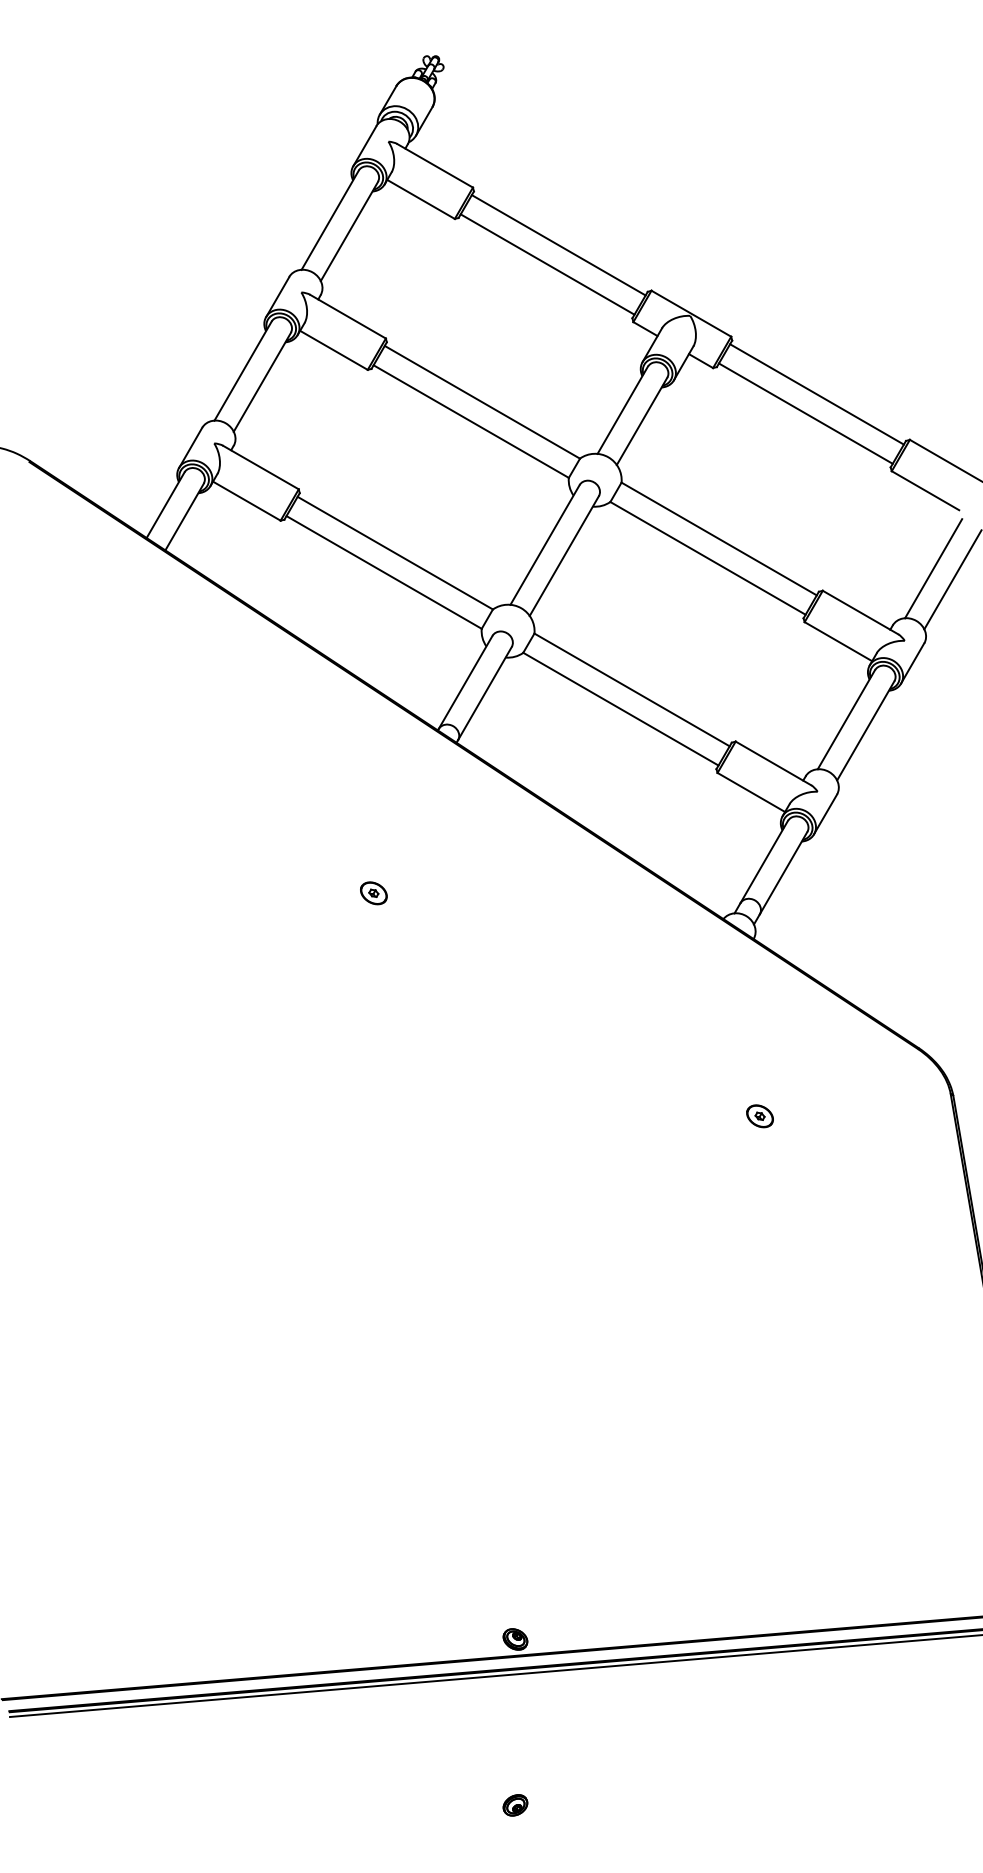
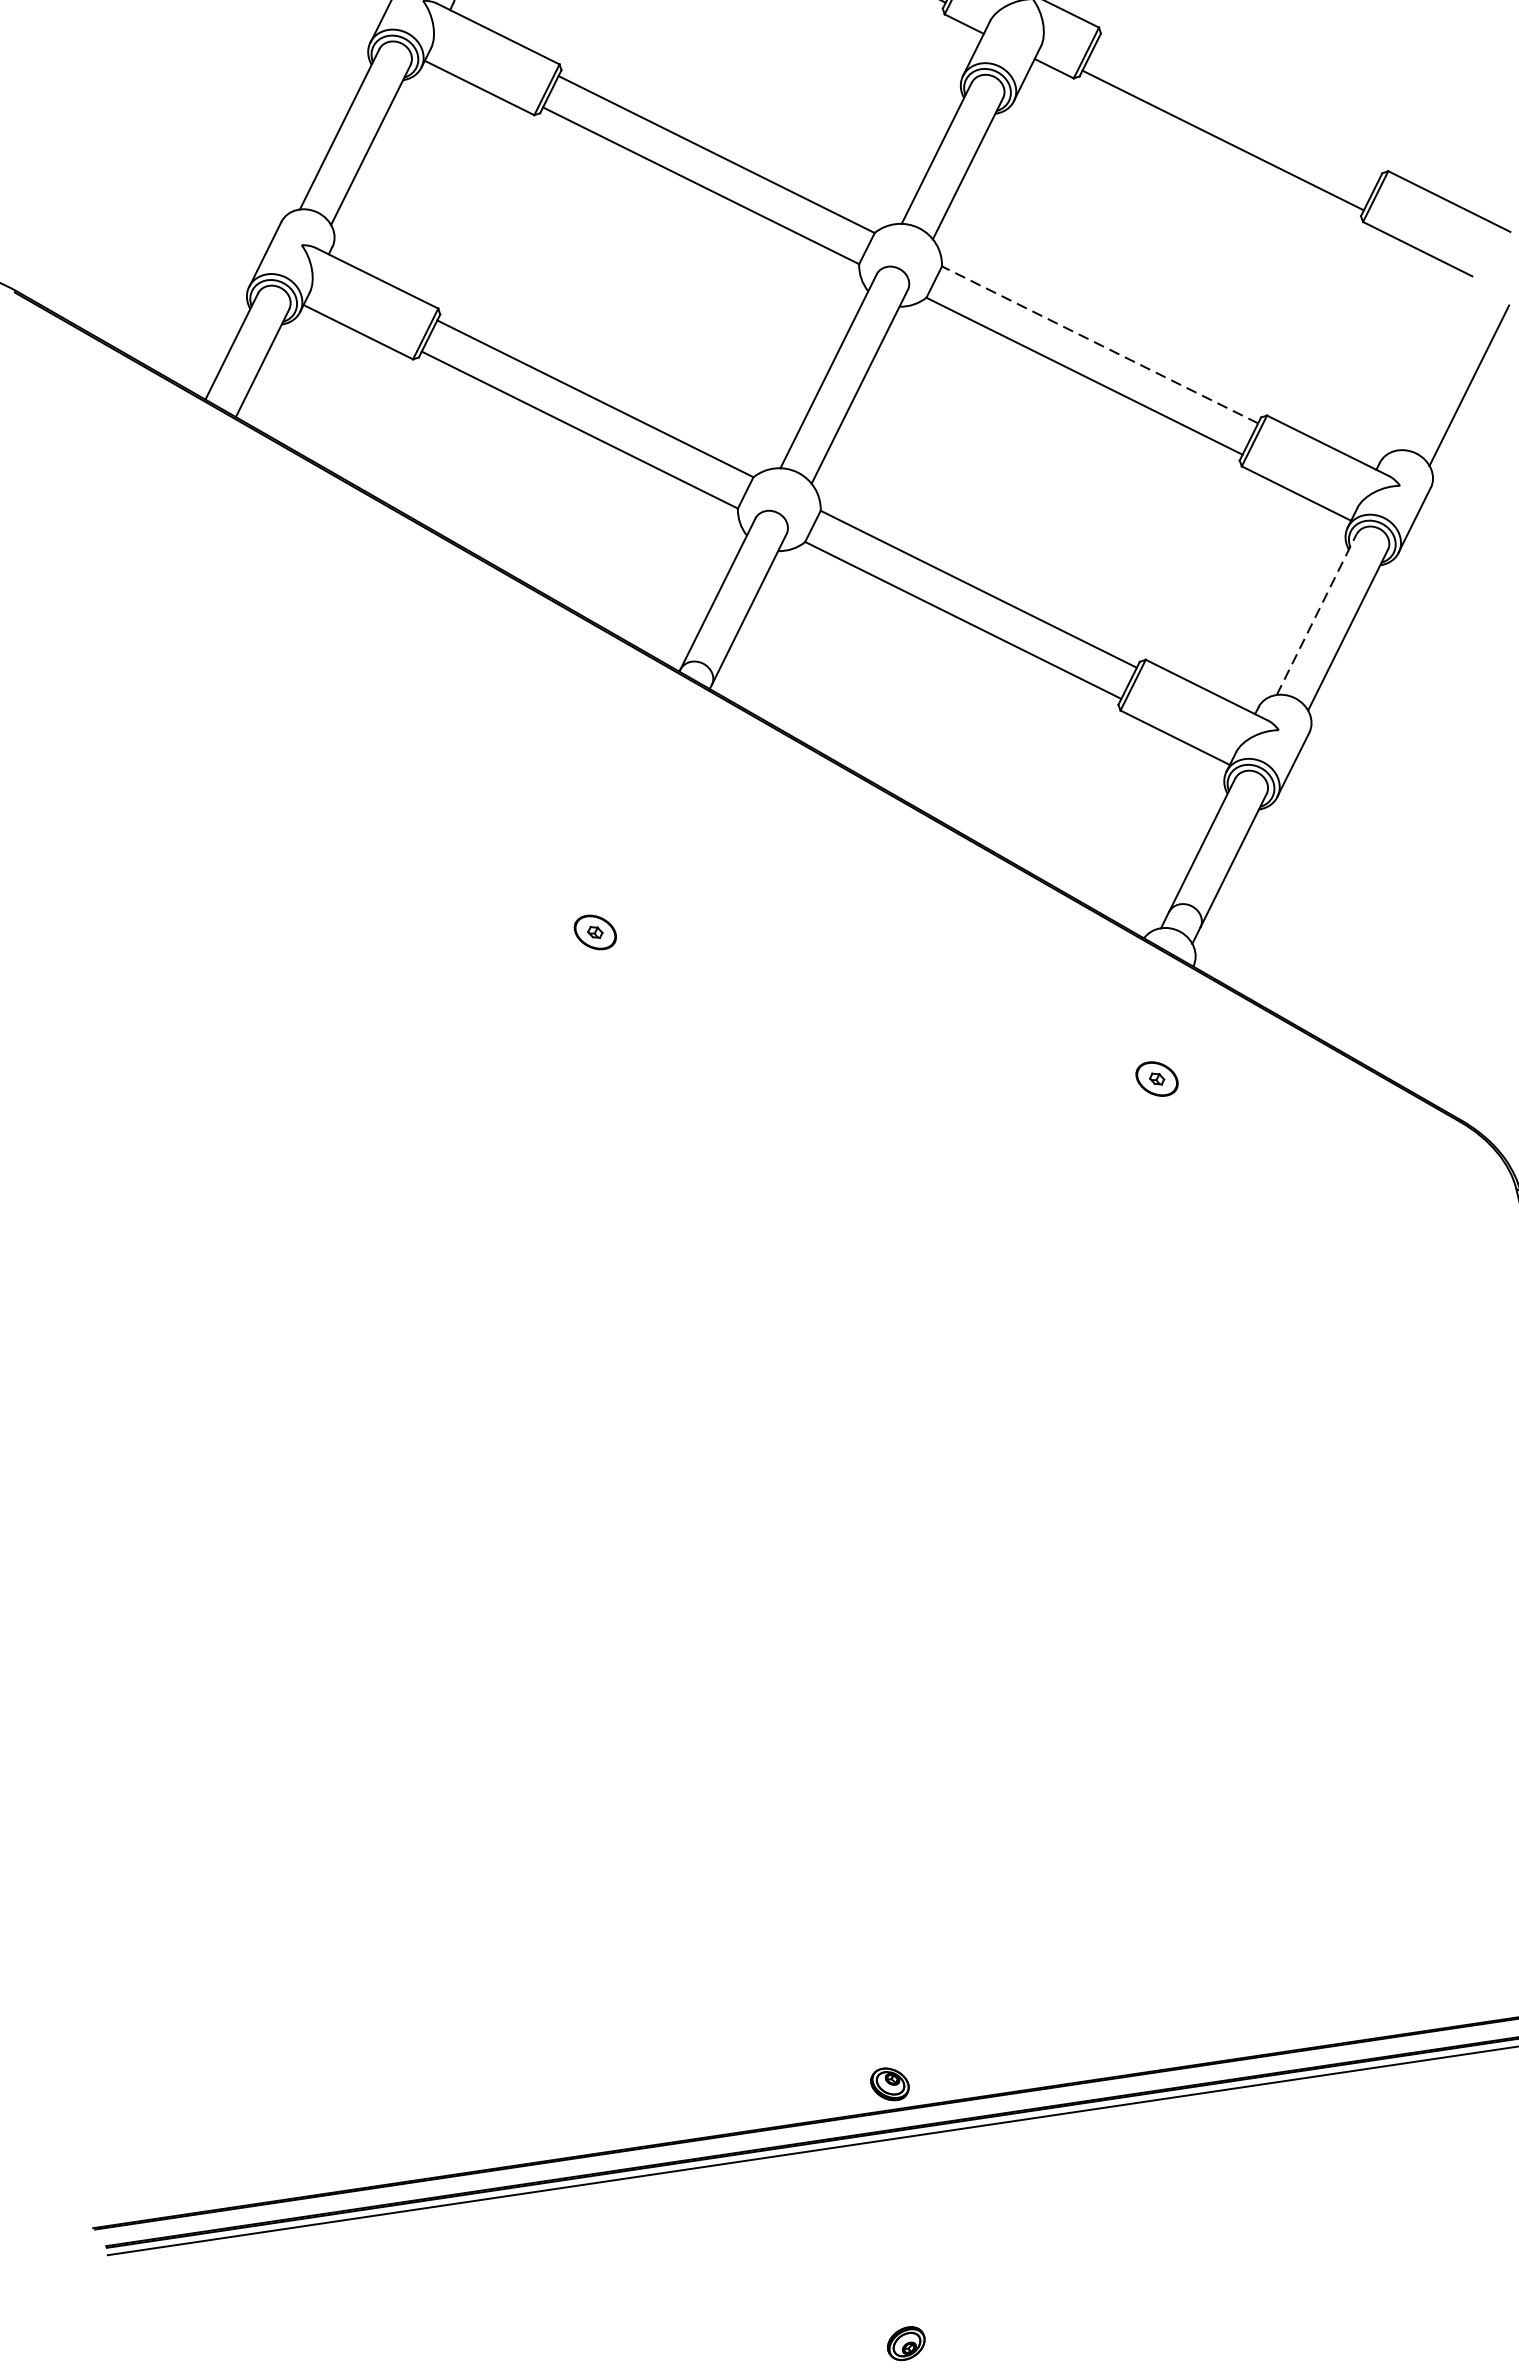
line: (816, 394) -> (1237, 109), removed
line: (719, 539) -> (1100, 345), solid -> dashed
line: (933, 568) -> (1437, 369), removed
line: (846, 719) -> (1316, 614), solid -> dashed
part: (759, 1116) -> (1156, 1079), moved

